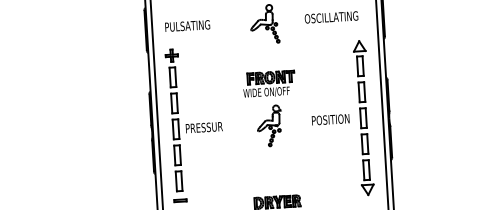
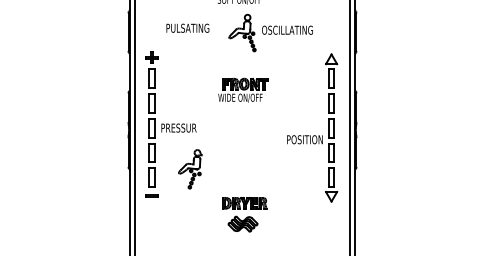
text: (331, 16) -> (287, 29), moved
text: (187, 25) -> (187, 27), moved
text: (330, 119) -> (304, 139), moved
part: (269, 126) -> (190, 169), moved

